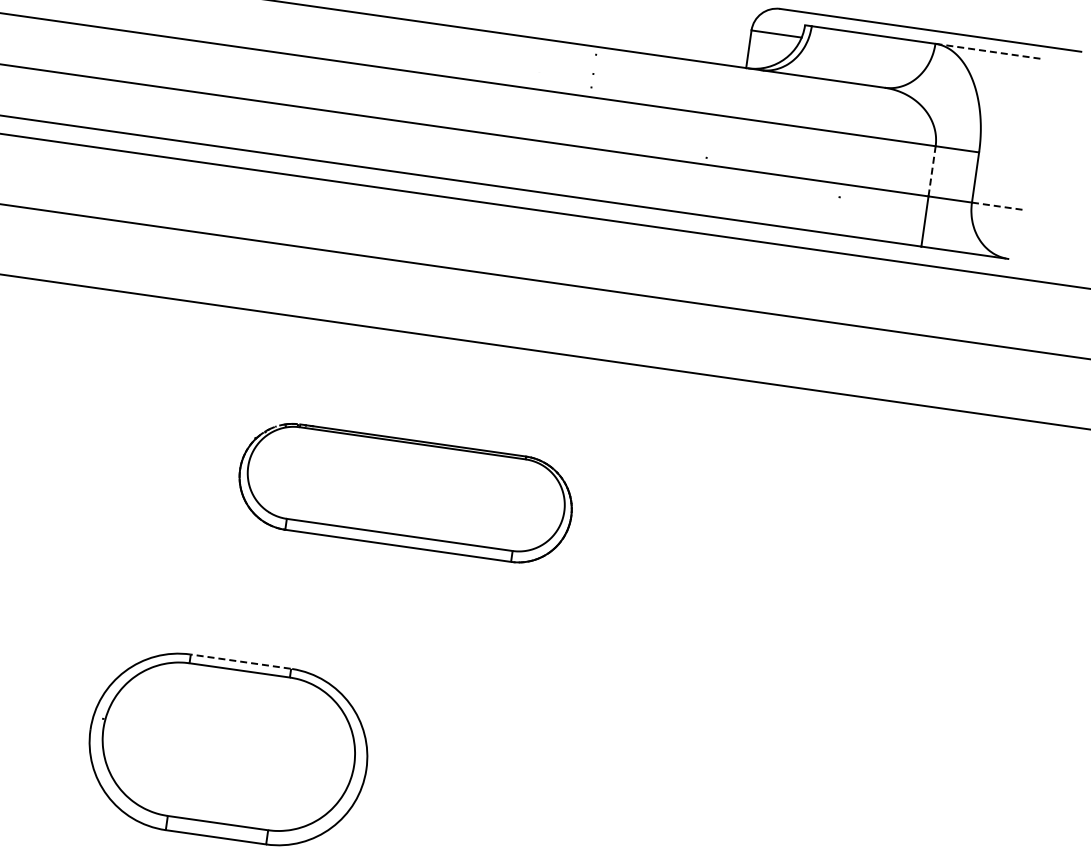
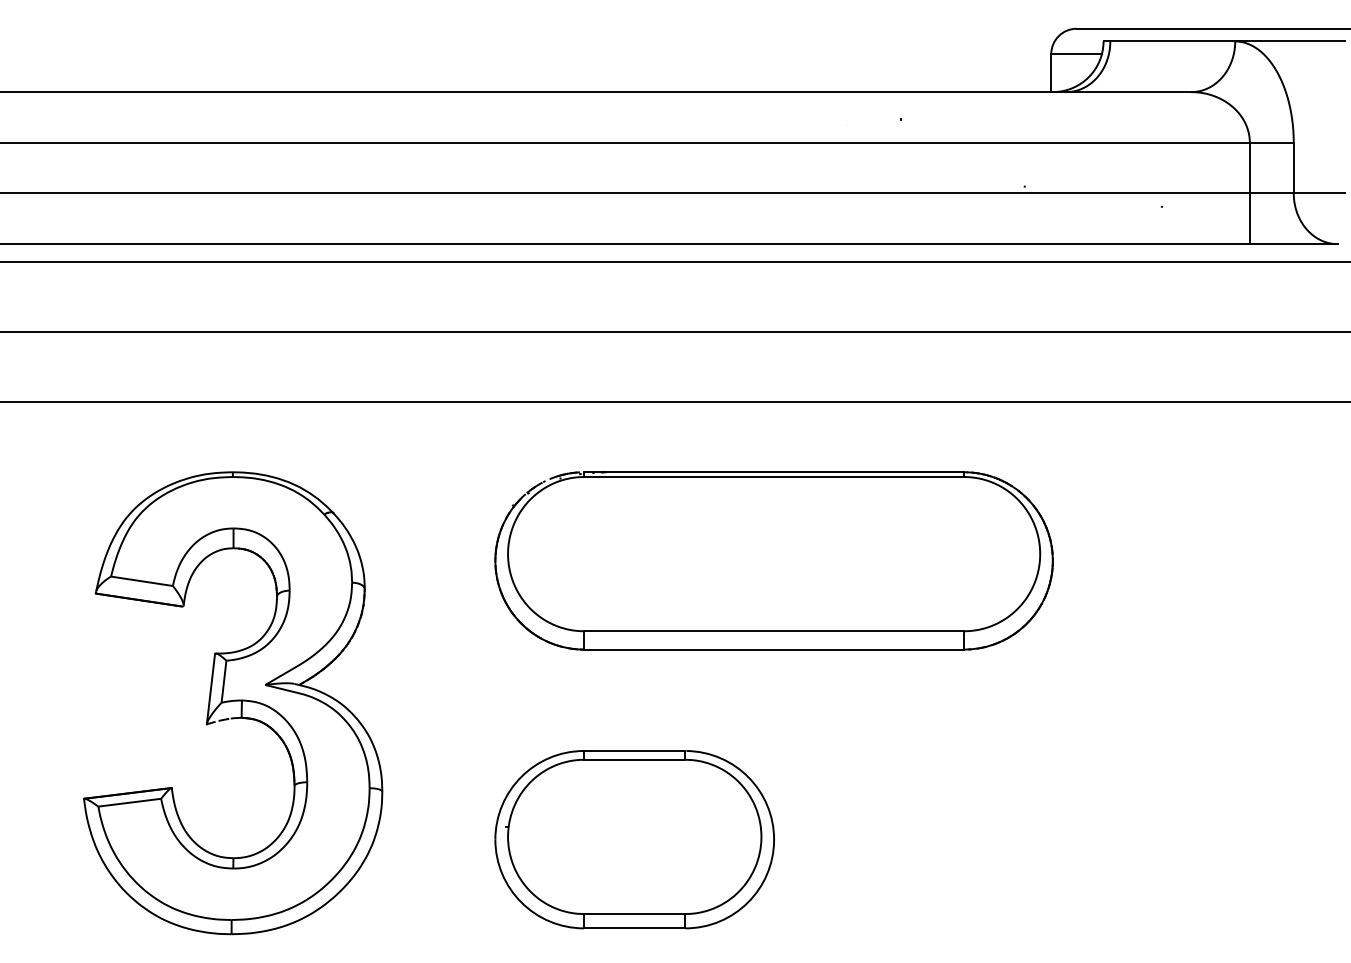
line: (990, 51) -> (1290, 41), dashed -> solid
line: (931, 170) -> (1249, 167), dashed -> solid
line: (997, 206) -> (1319, 193), dashed -> solid
part: (405, 492) -> (773, 560), size x1.67
line: (240, 661) -> (634, 750), dashed -> solid

